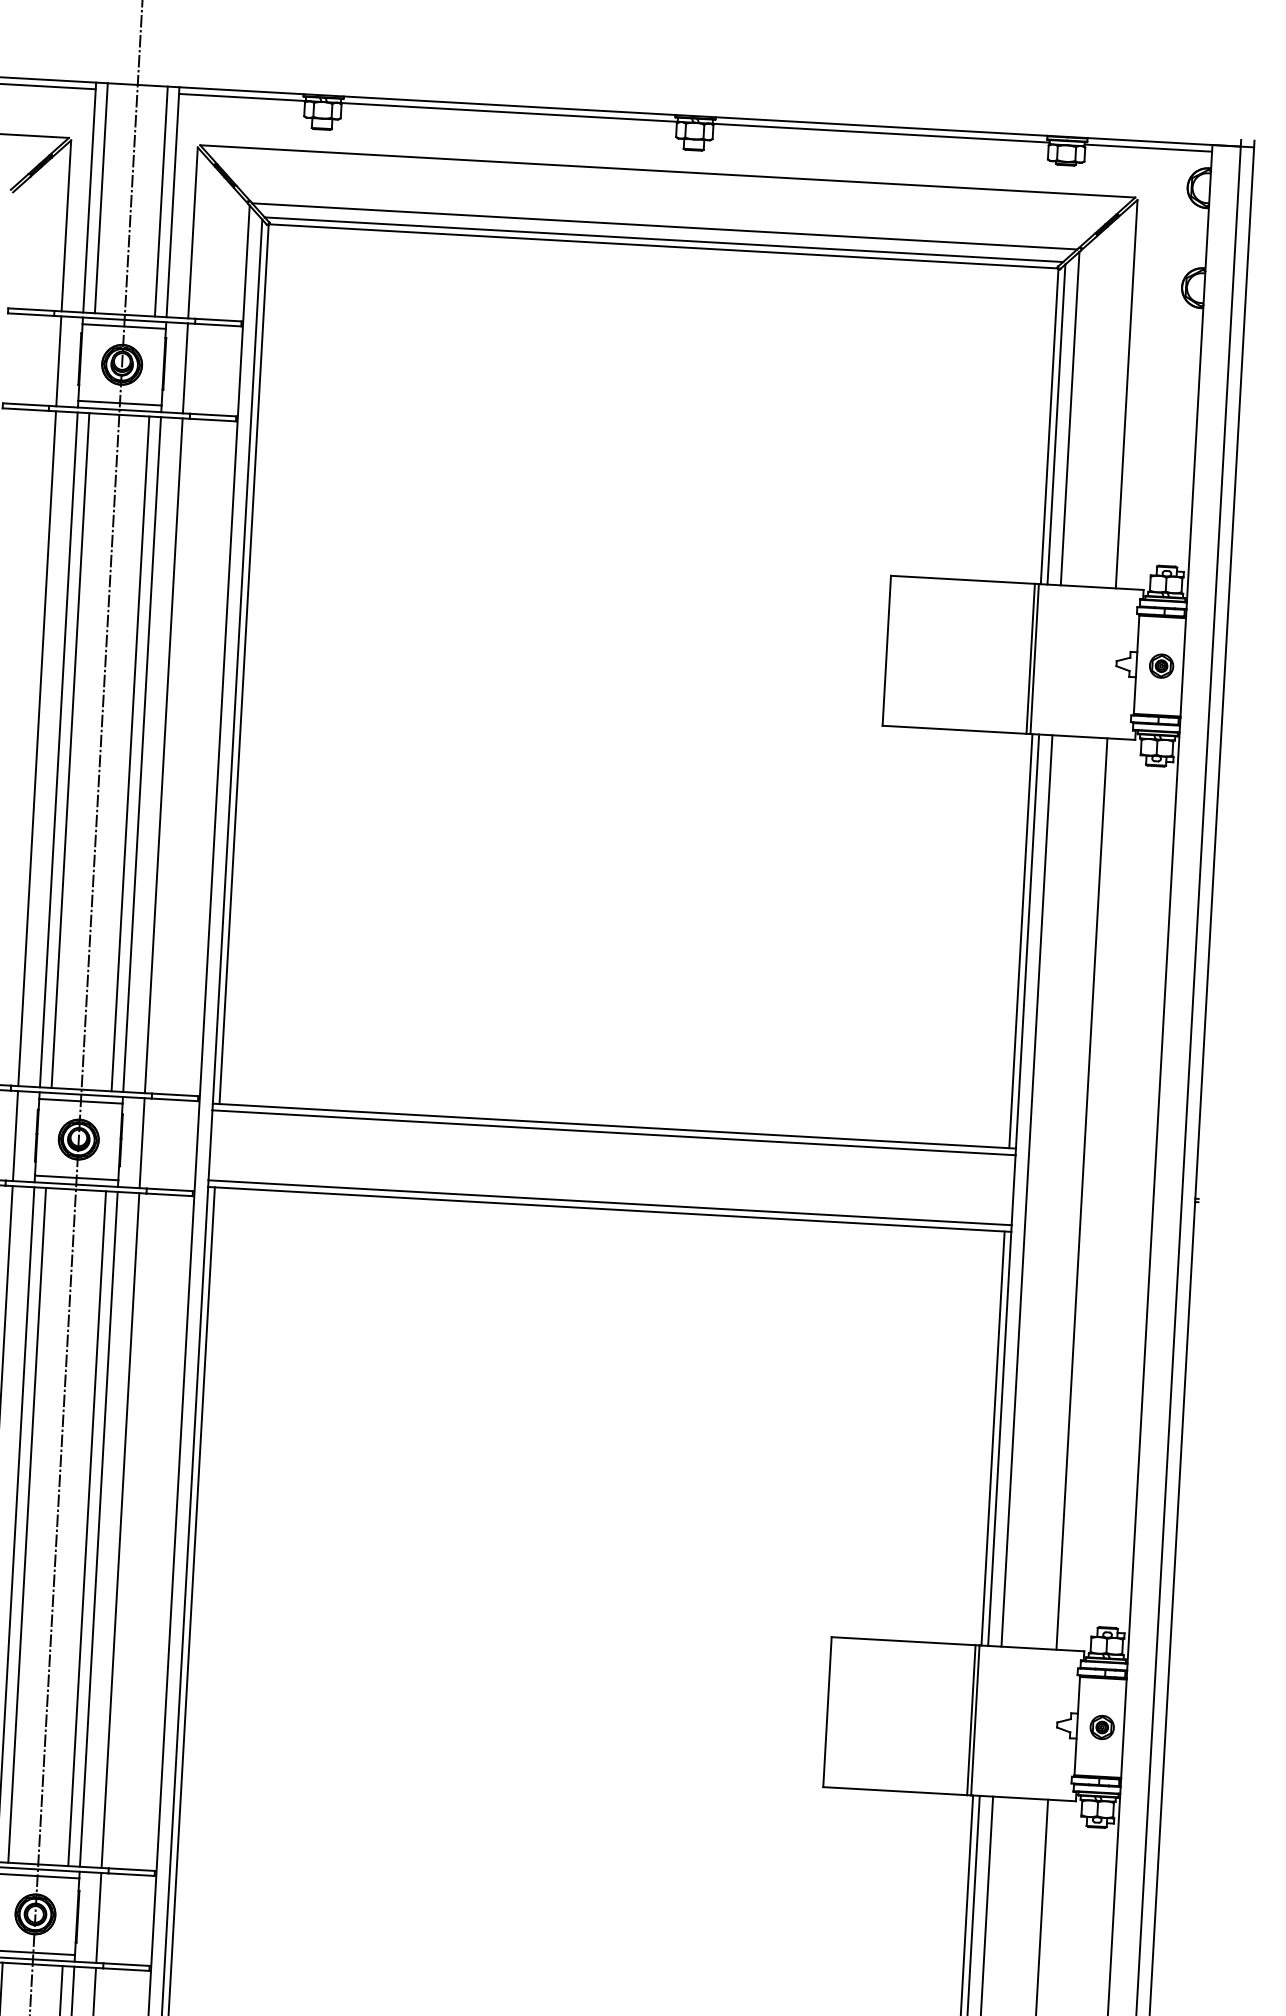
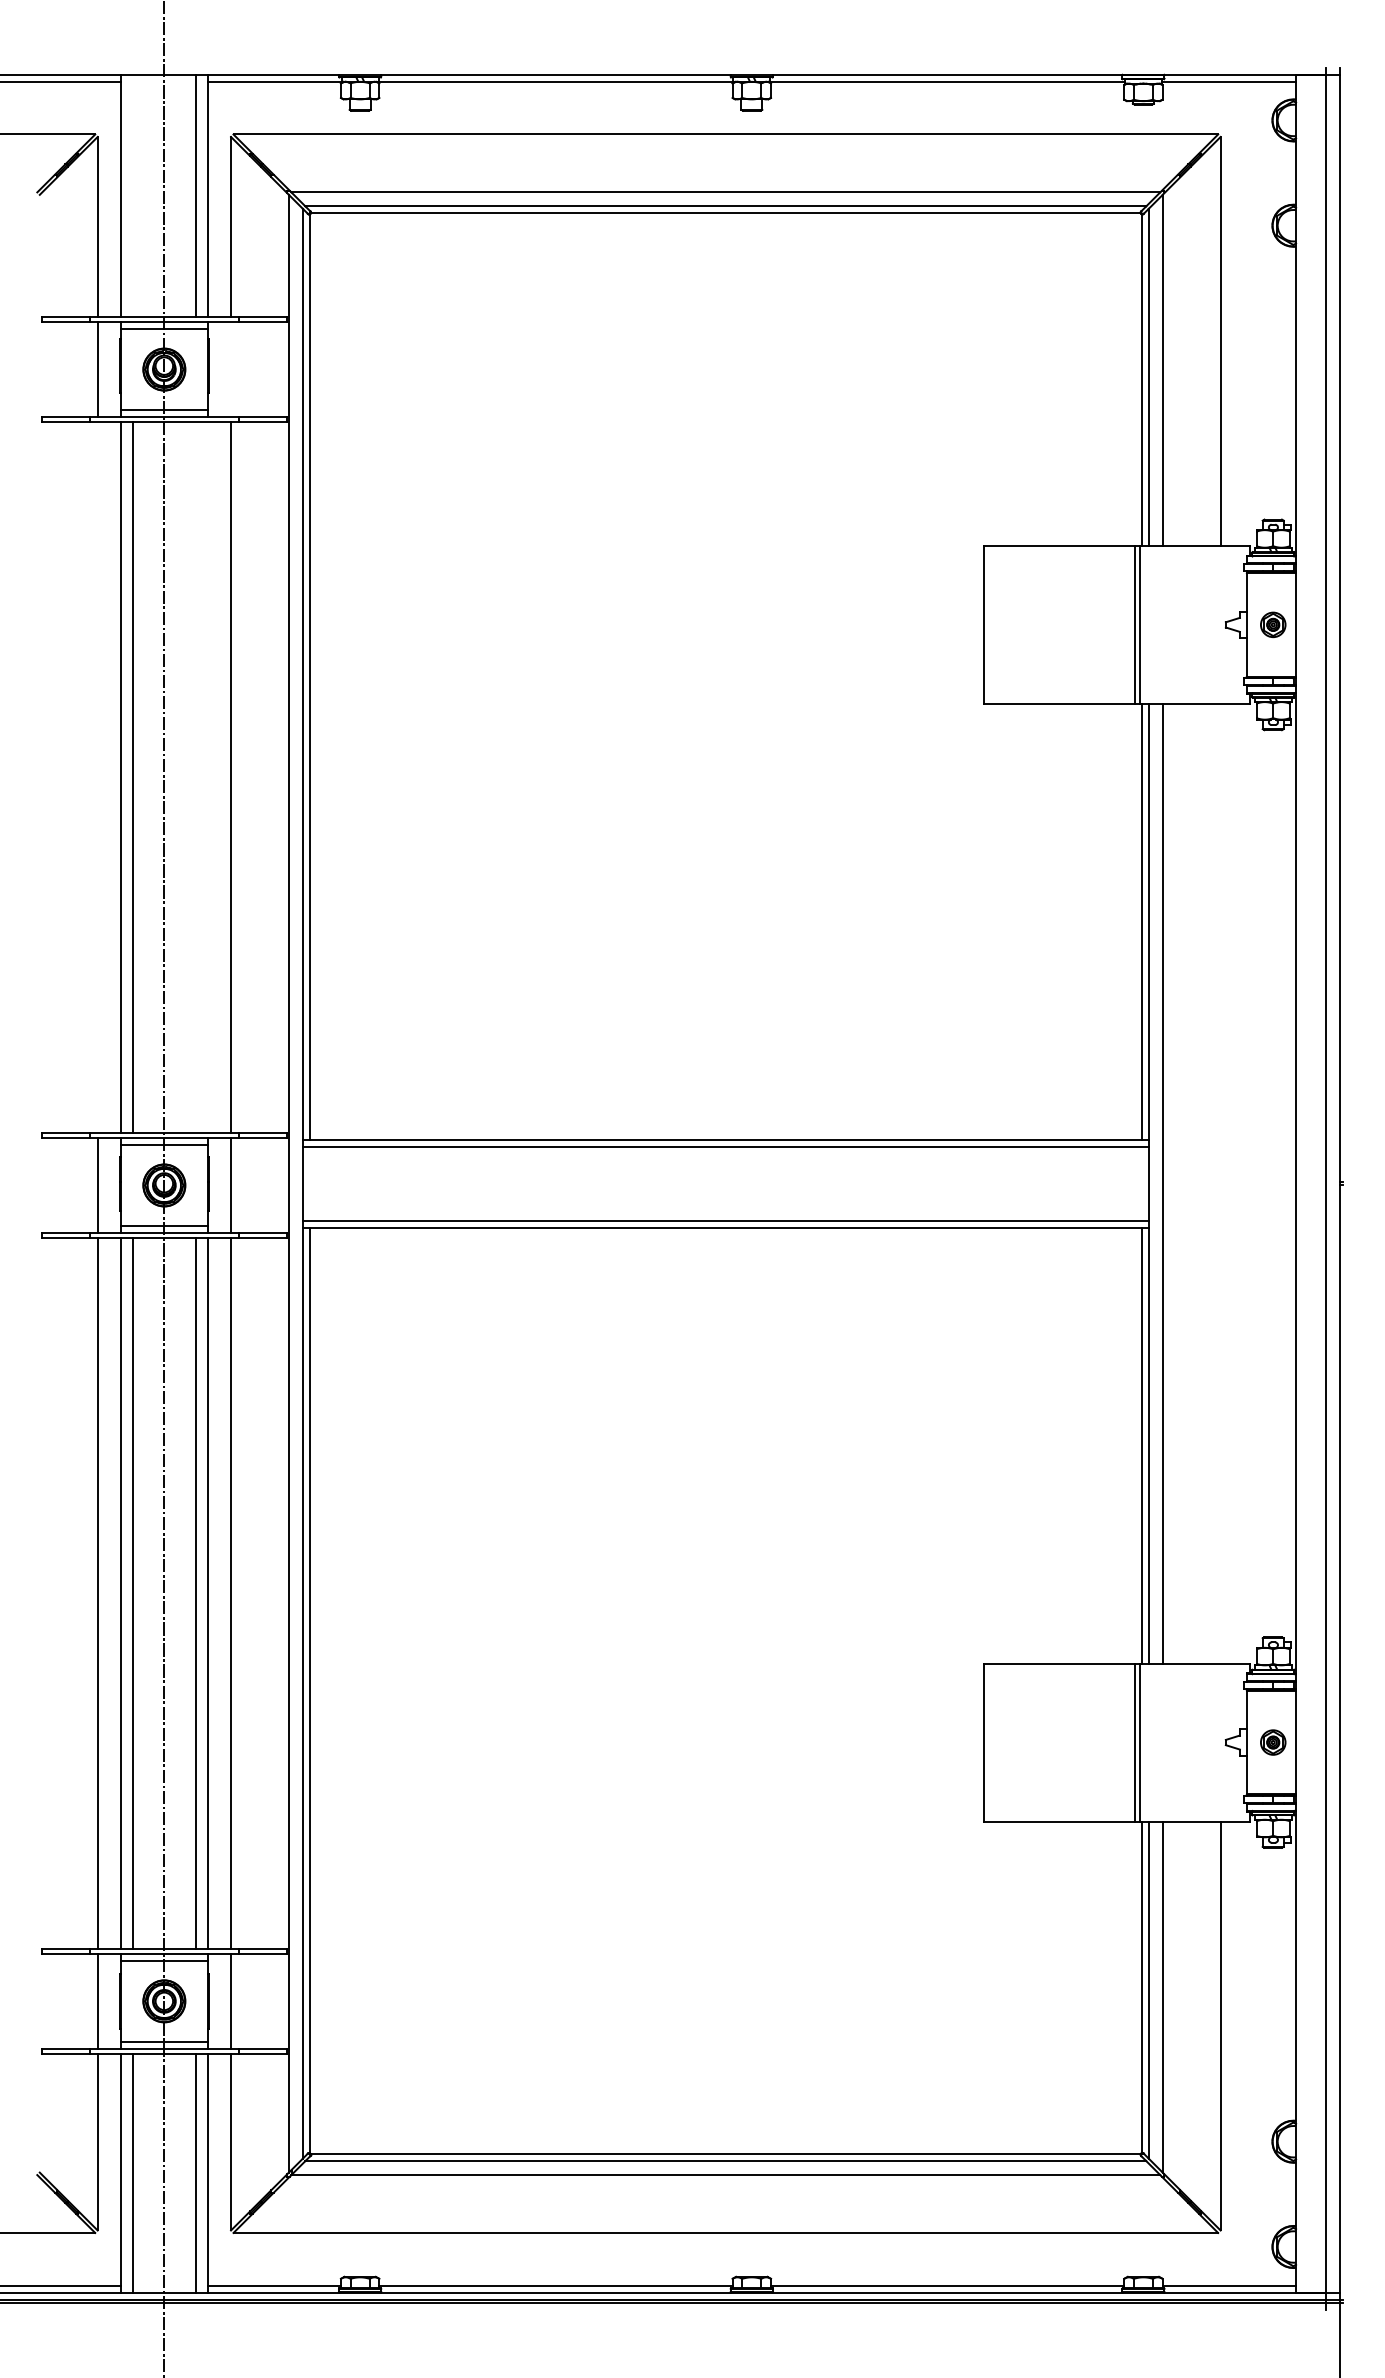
line: (101, 197) -> (132, 195), removed
line: (185, 368) -> (231, 369), removed
line: (36, 748) -> (97, 777), removed
line: (130, 753) -> (195, 777), removed
line: (142, 754) -> (208, 777), removed
line: (1081, 1193) -> (1220, 1183), removed

